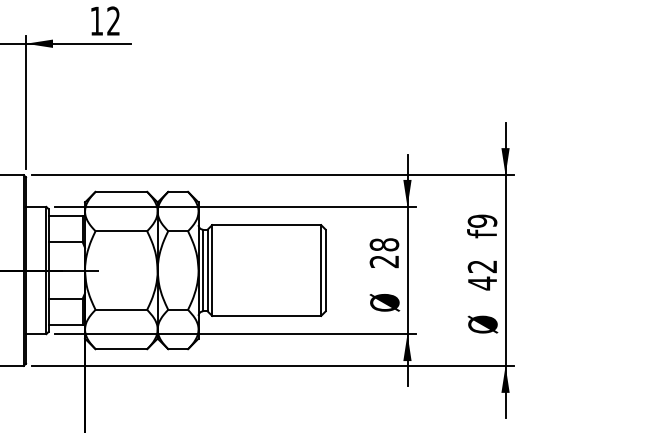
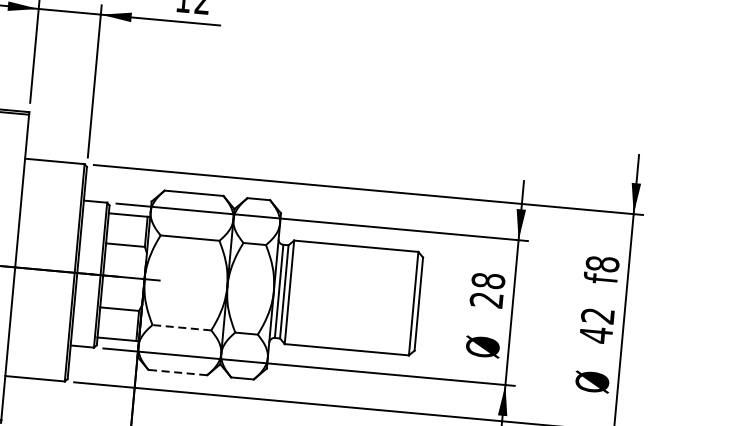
text: (482, 220) -> (602, 263), f9 -> f8
line: (121, 309) -> (182, 327), solid -> dashed
line: (121, 349) -> (177, 372), solid -> dashed

